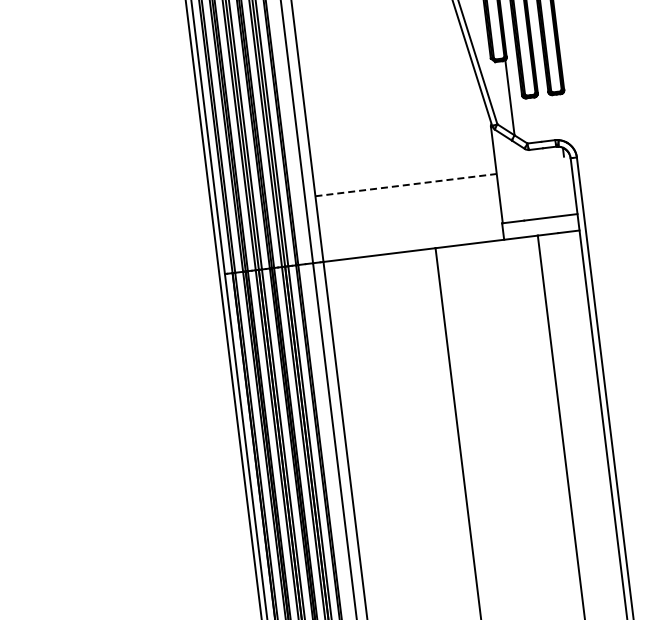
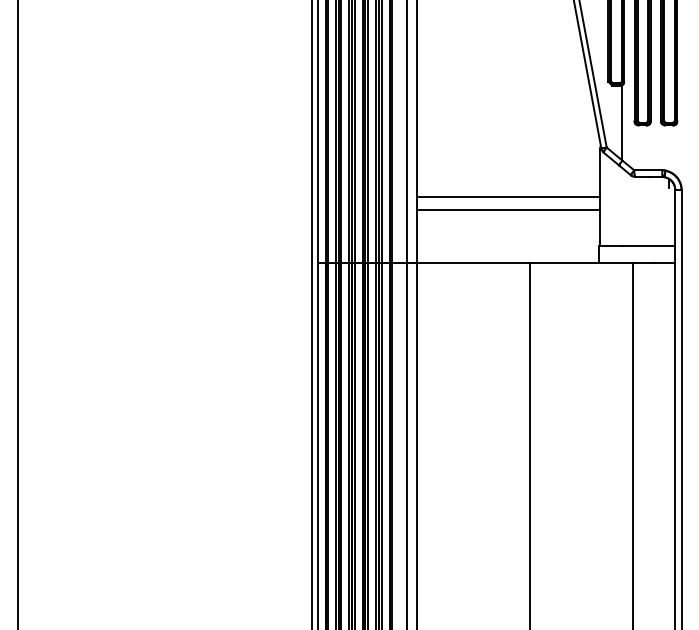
line: (406, 184) -> (509, 196), dashed -> solid
line: (407, 198) -> (508, 210), added

